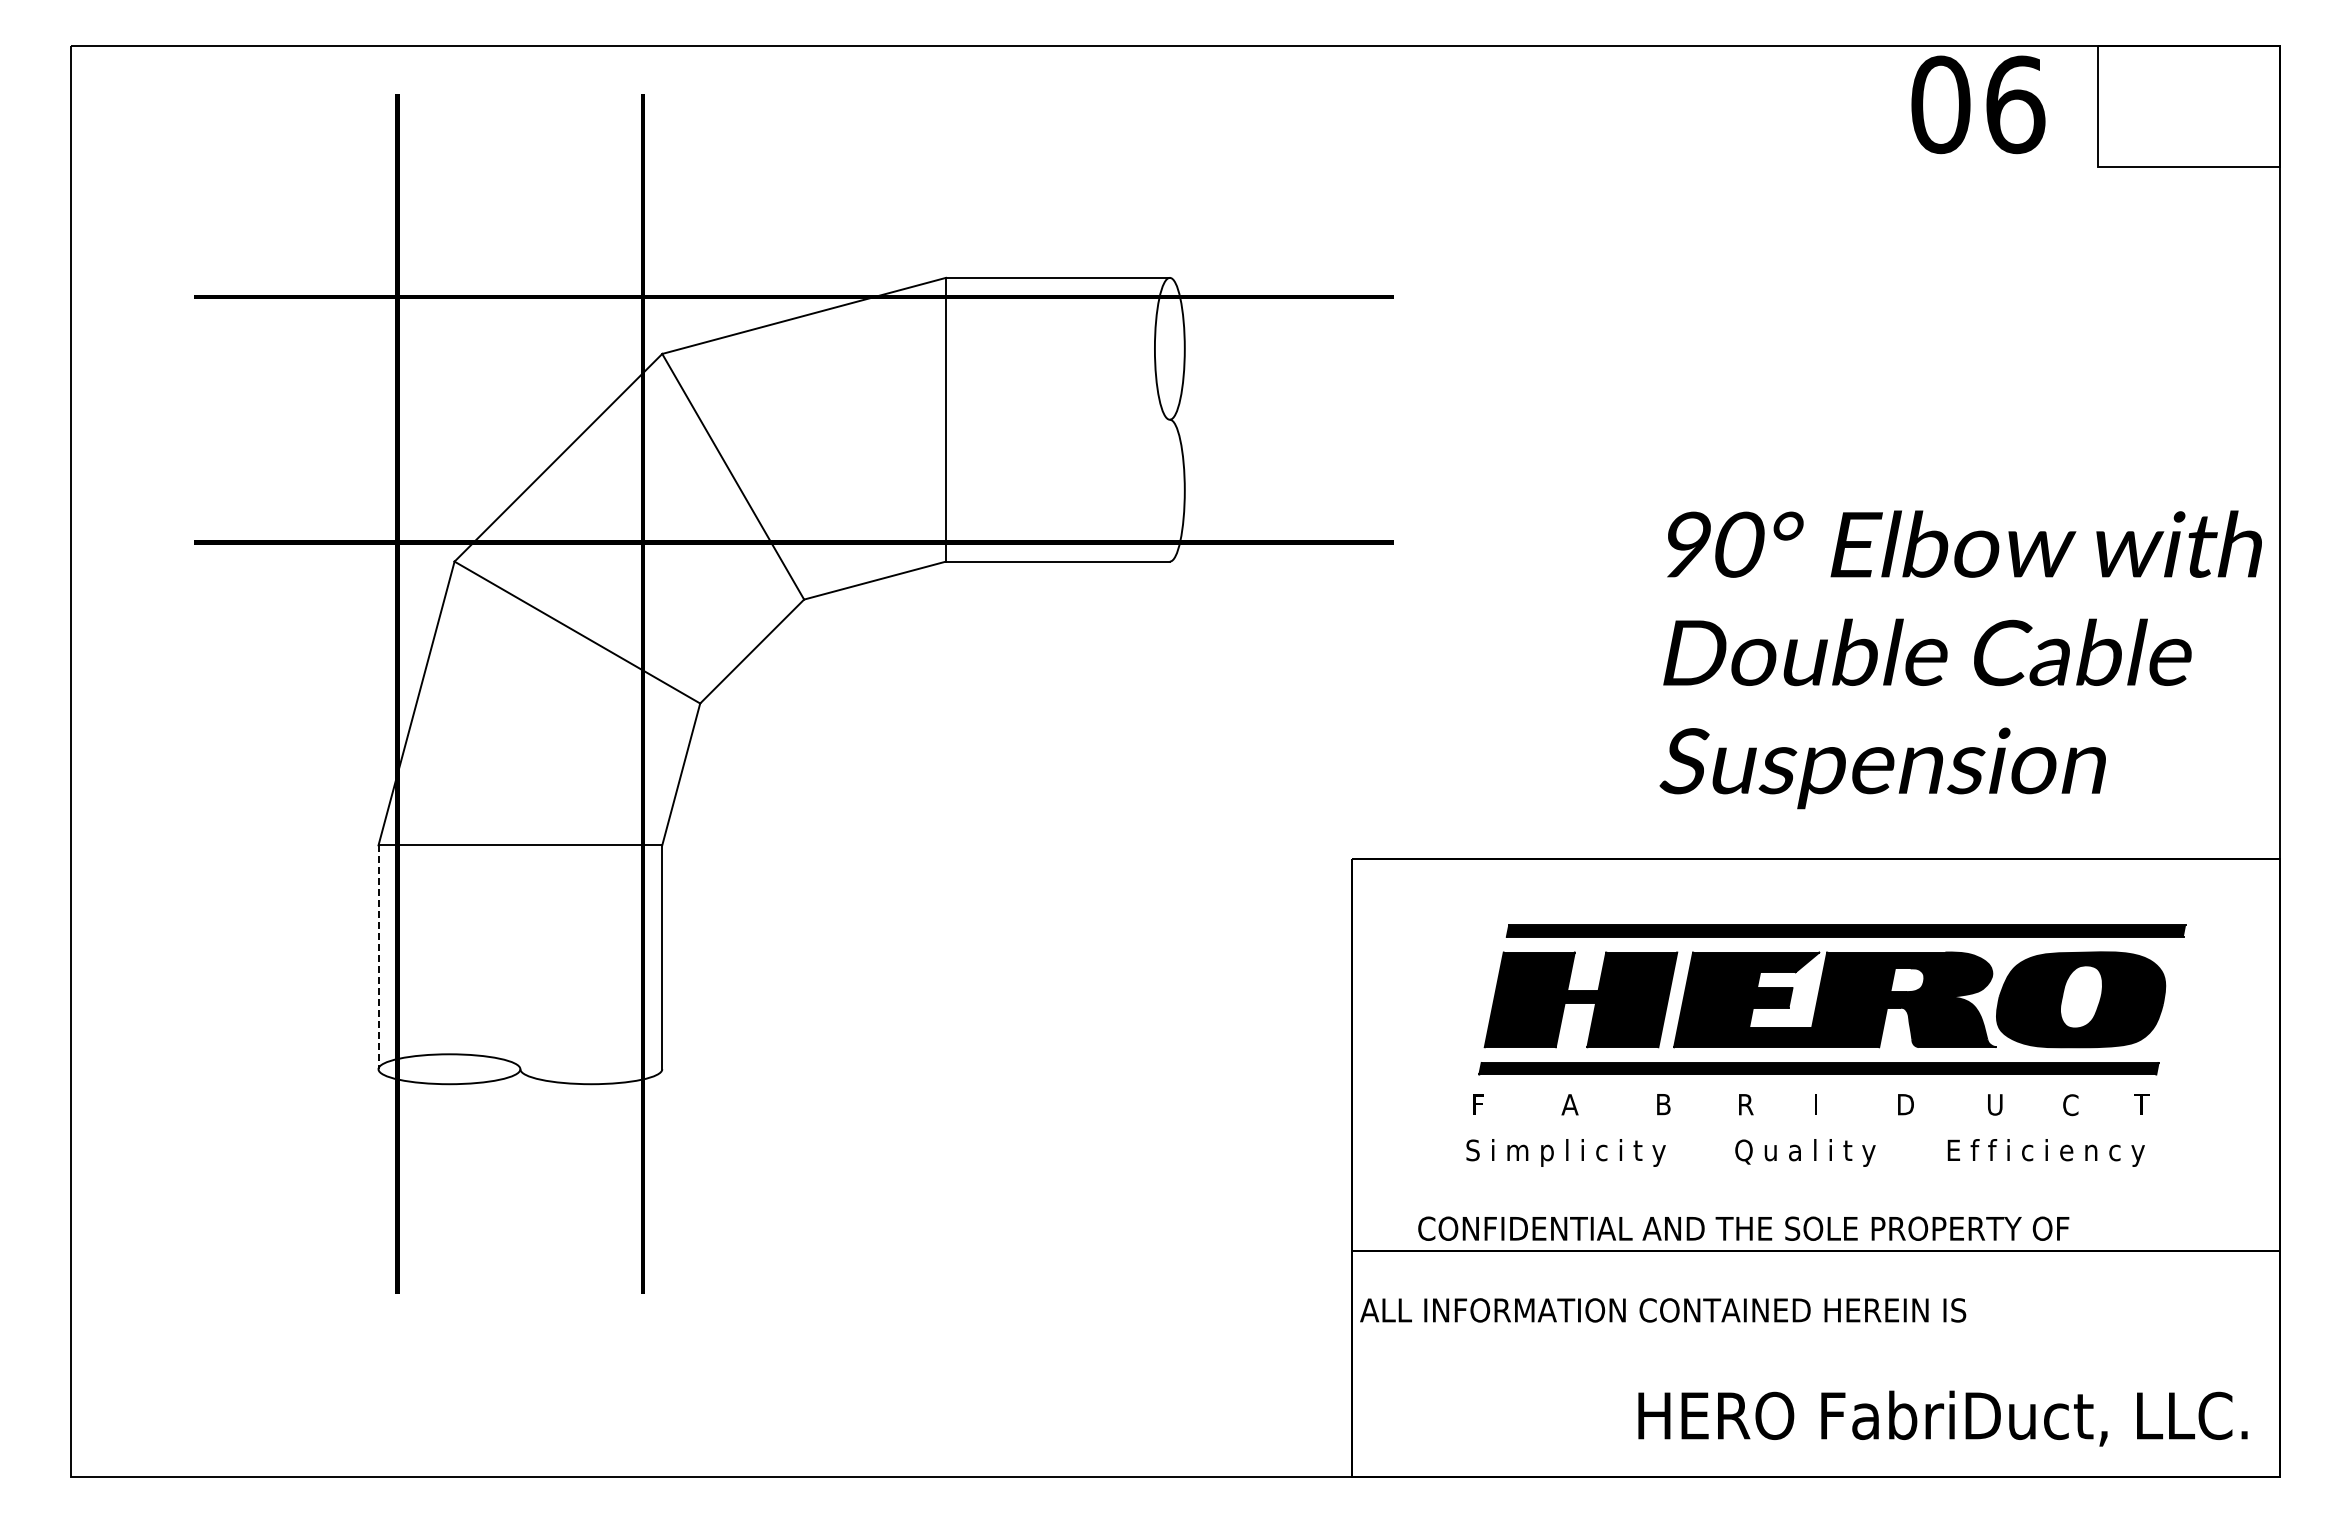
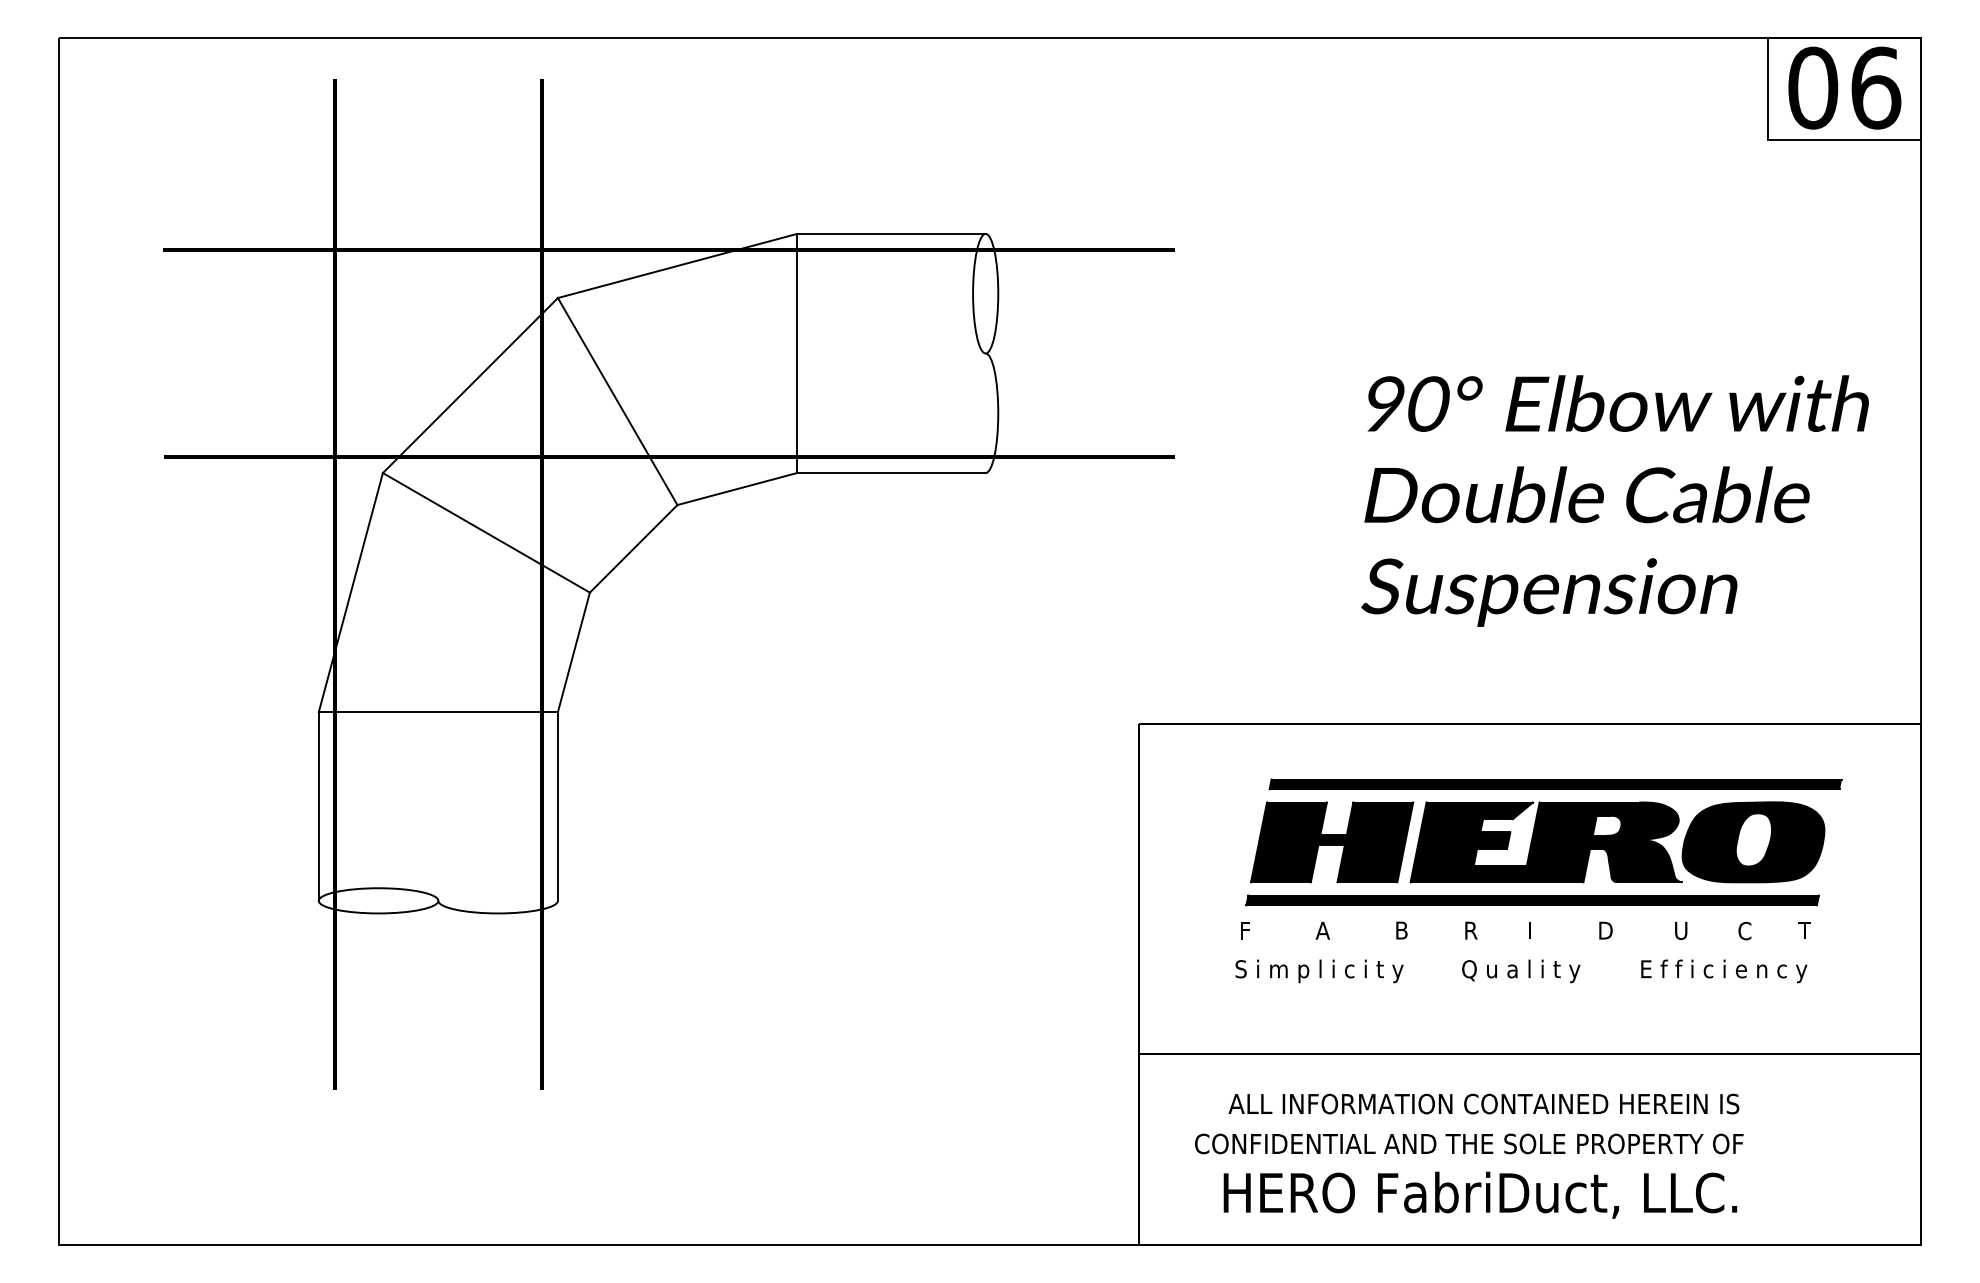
text: (1978, 104) -> (1844, 87), moved
text: (1960, 659) -> (1614, 500), moved
line: (378, 957) -> (318, 806), dashed -> solid
text: (1743, 1228) -> (1469, 1143), moved
text: (1663, 1310) -> (1484, 1104), moved
text: (1942, 1418) -> (1480, 1195), moved

